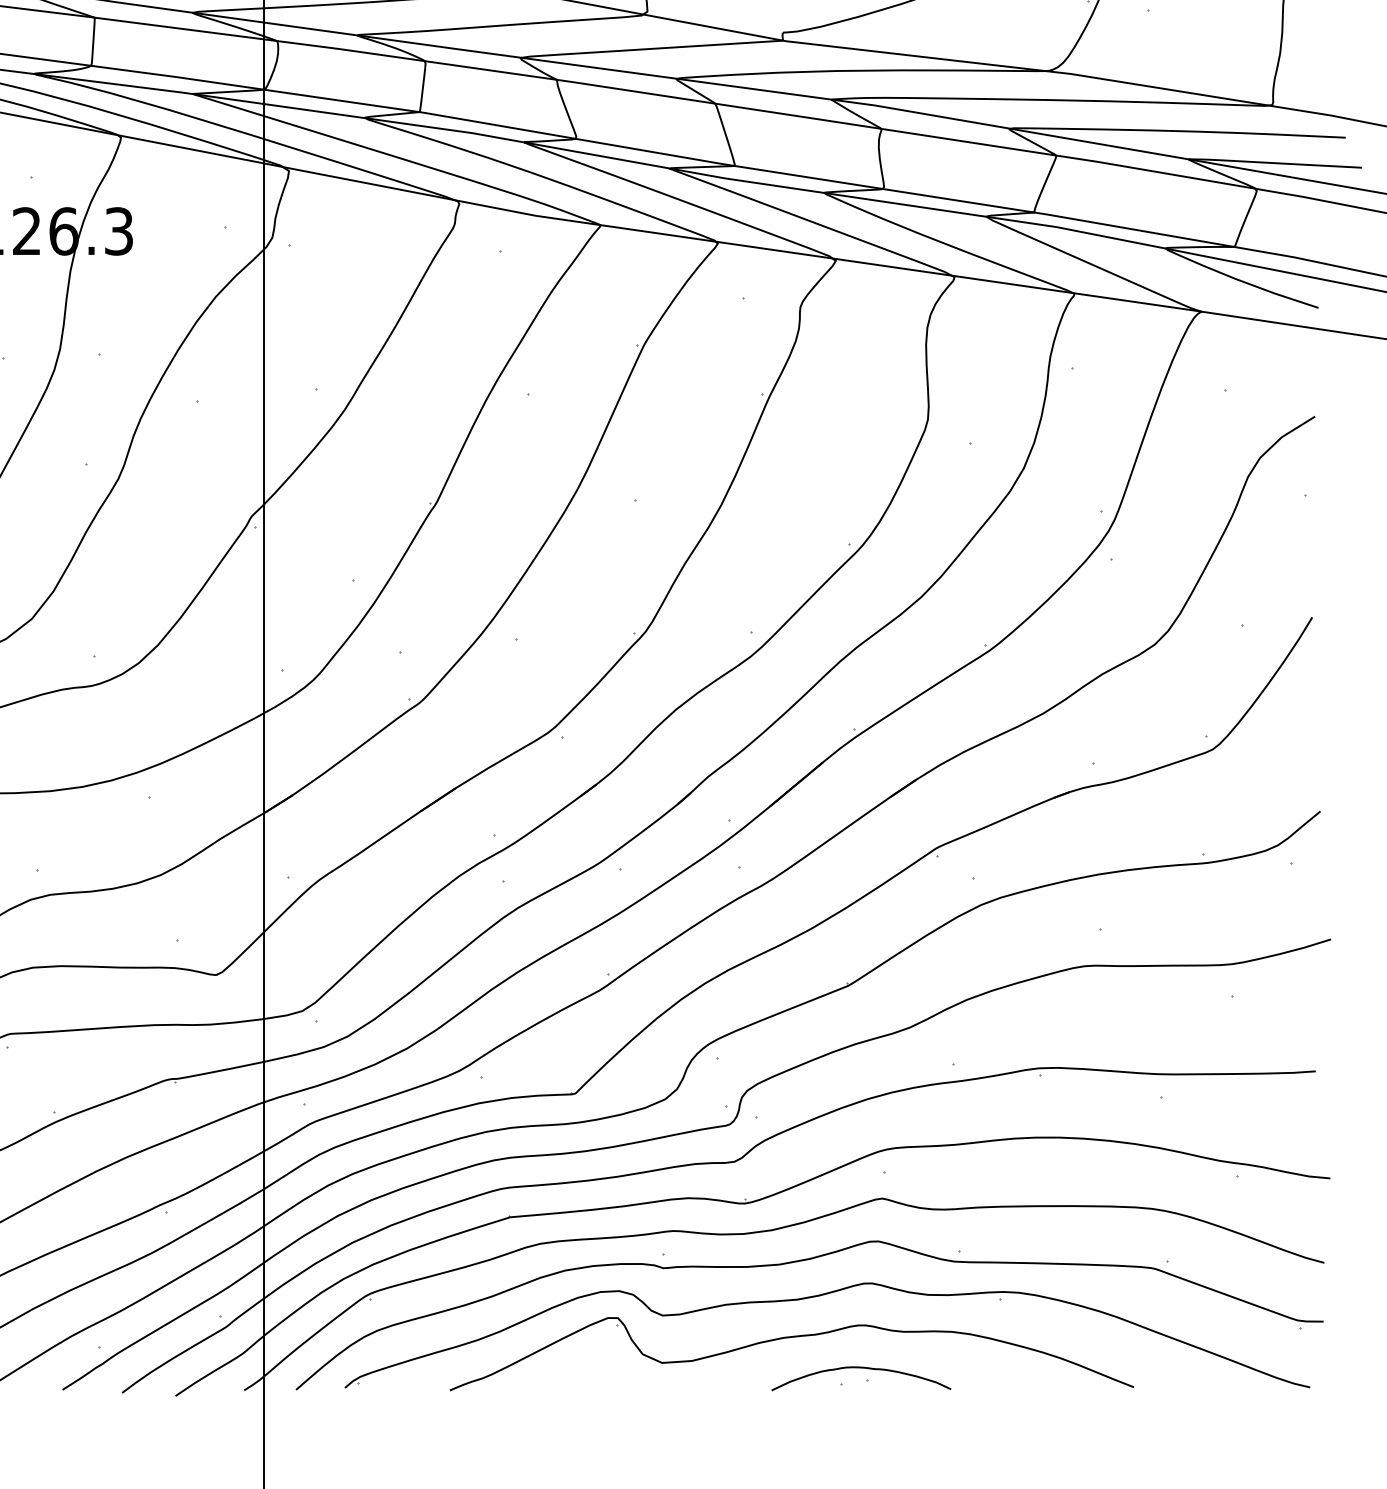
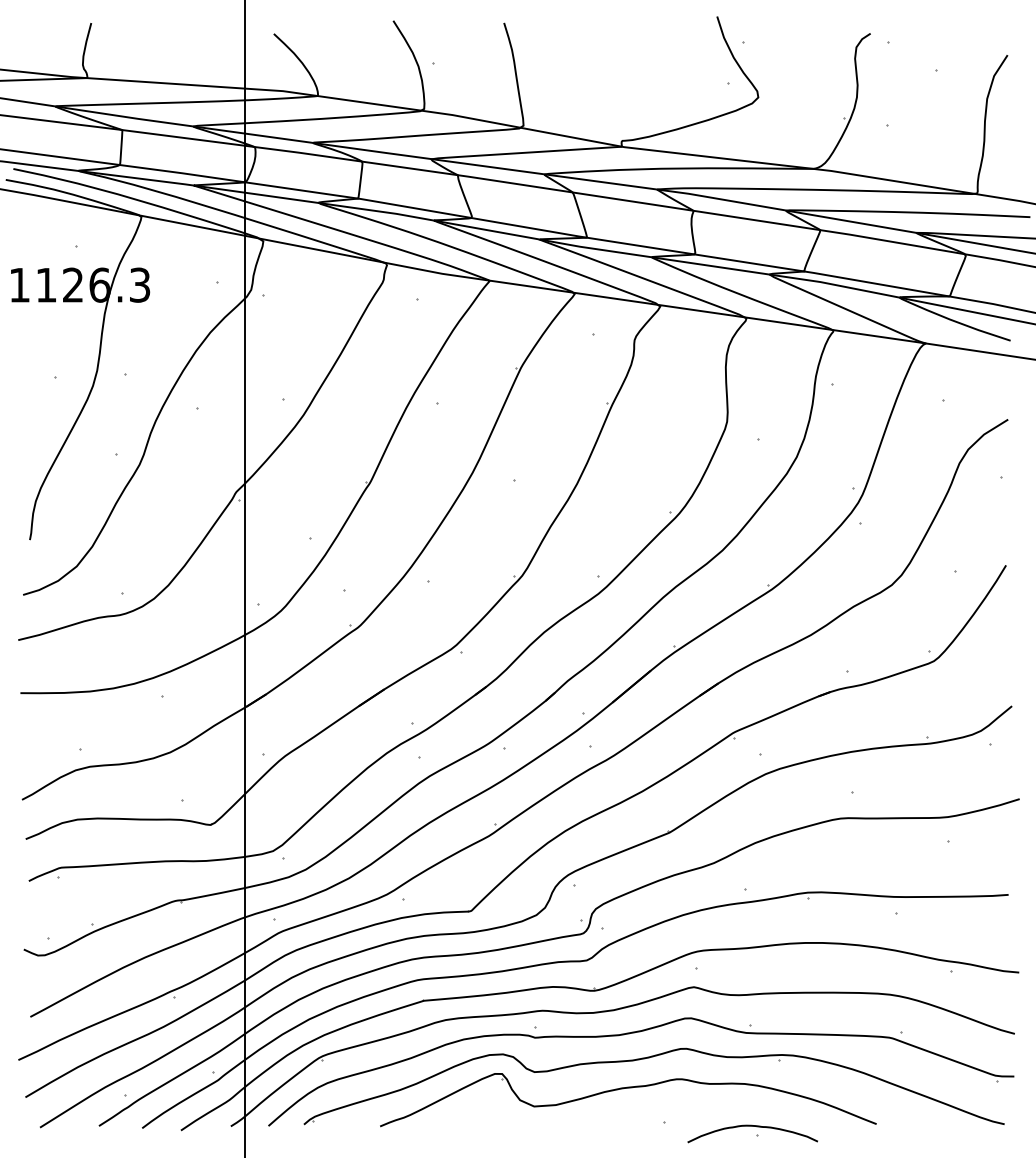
part: (860, 1378) -> (752, 1133), moved

